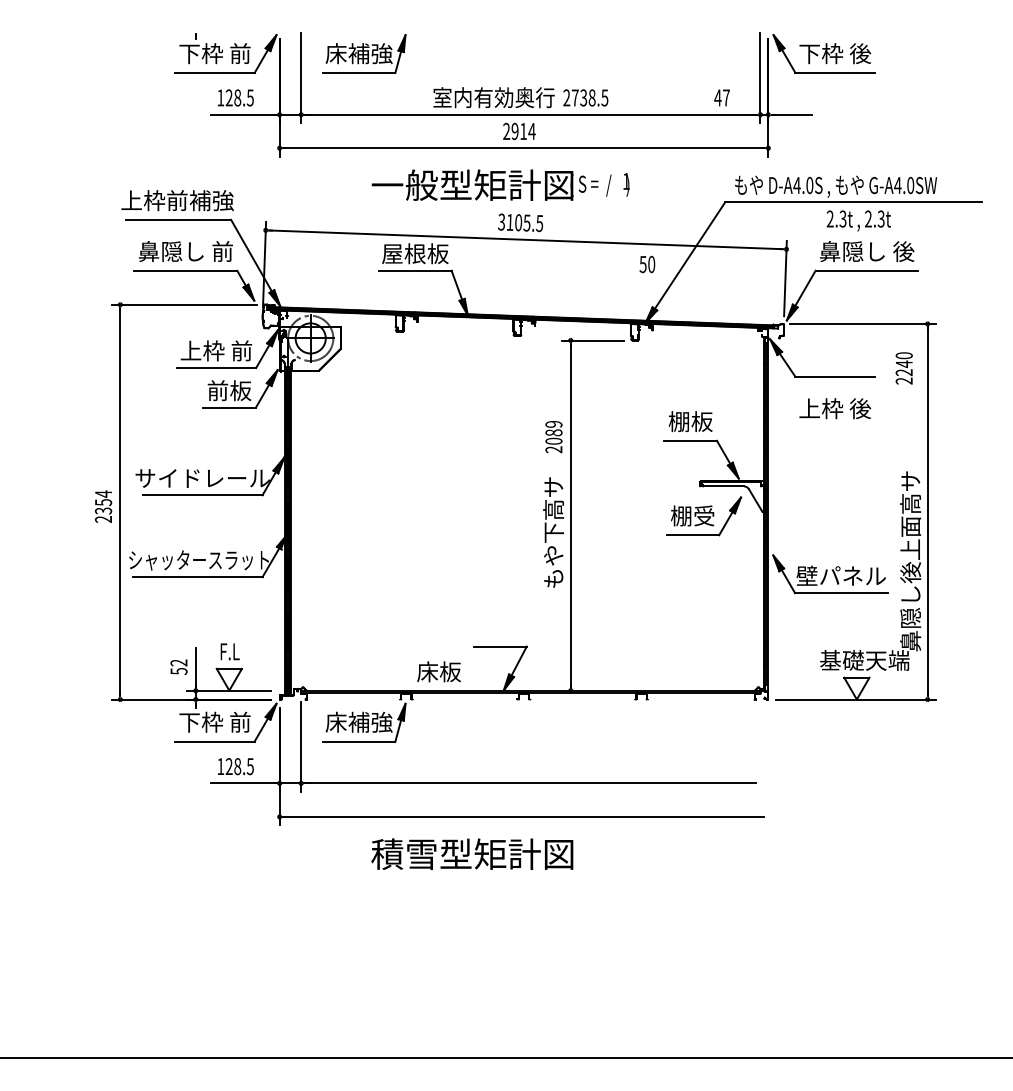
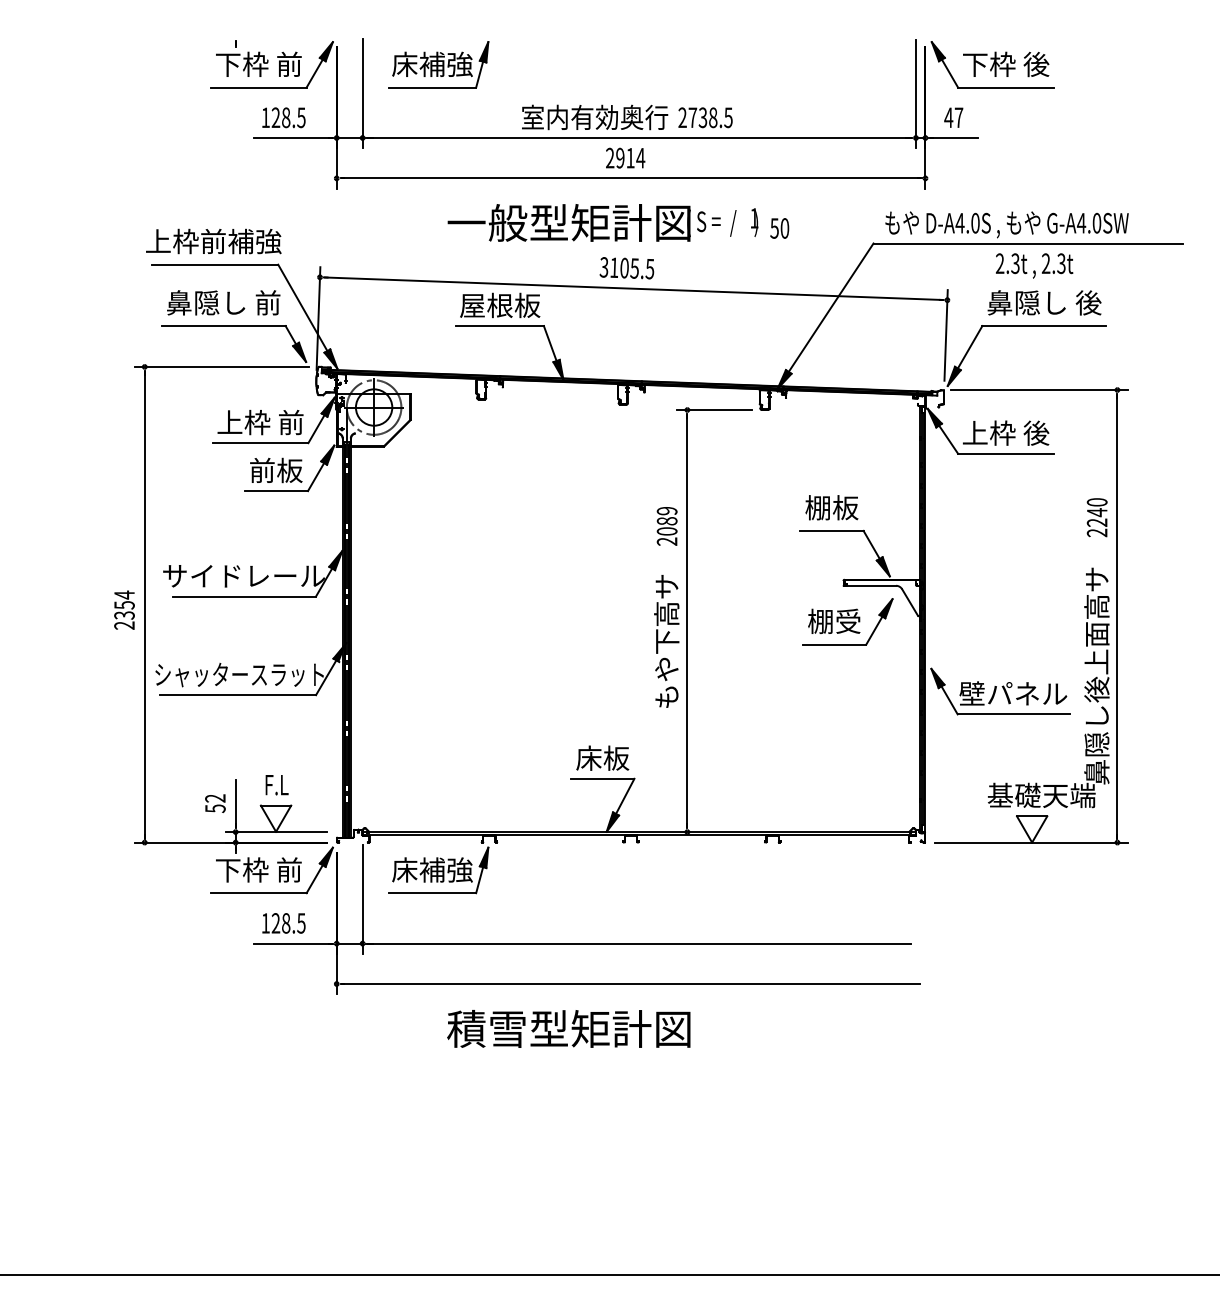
text: (721, 97) -> (953, 117), moved
text: (647, 264) -> (779, 228), moved
text: (903, 368) -> (1096, 517), moved
text: (835, 408) -> (1006, 432), moved
text: (438, 671) -> (602, 757), moved

